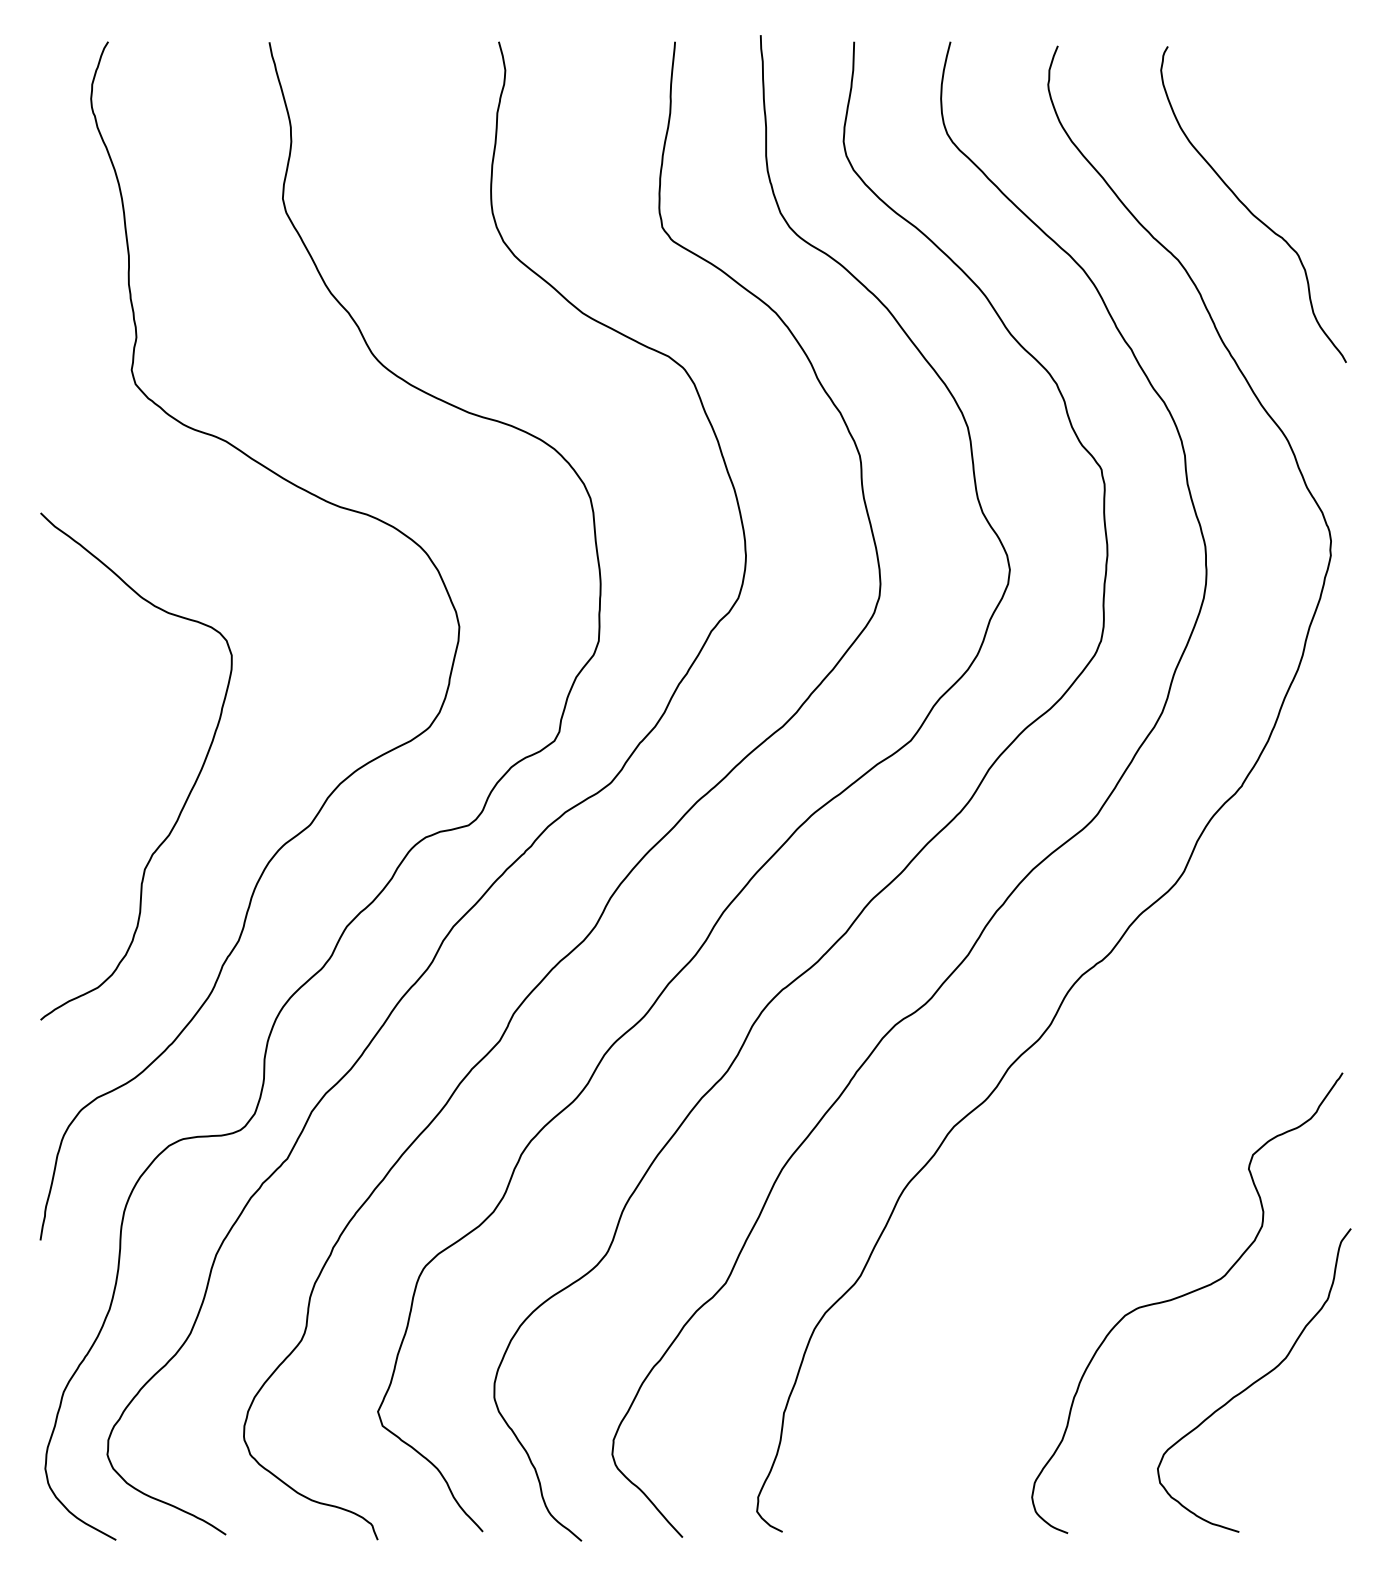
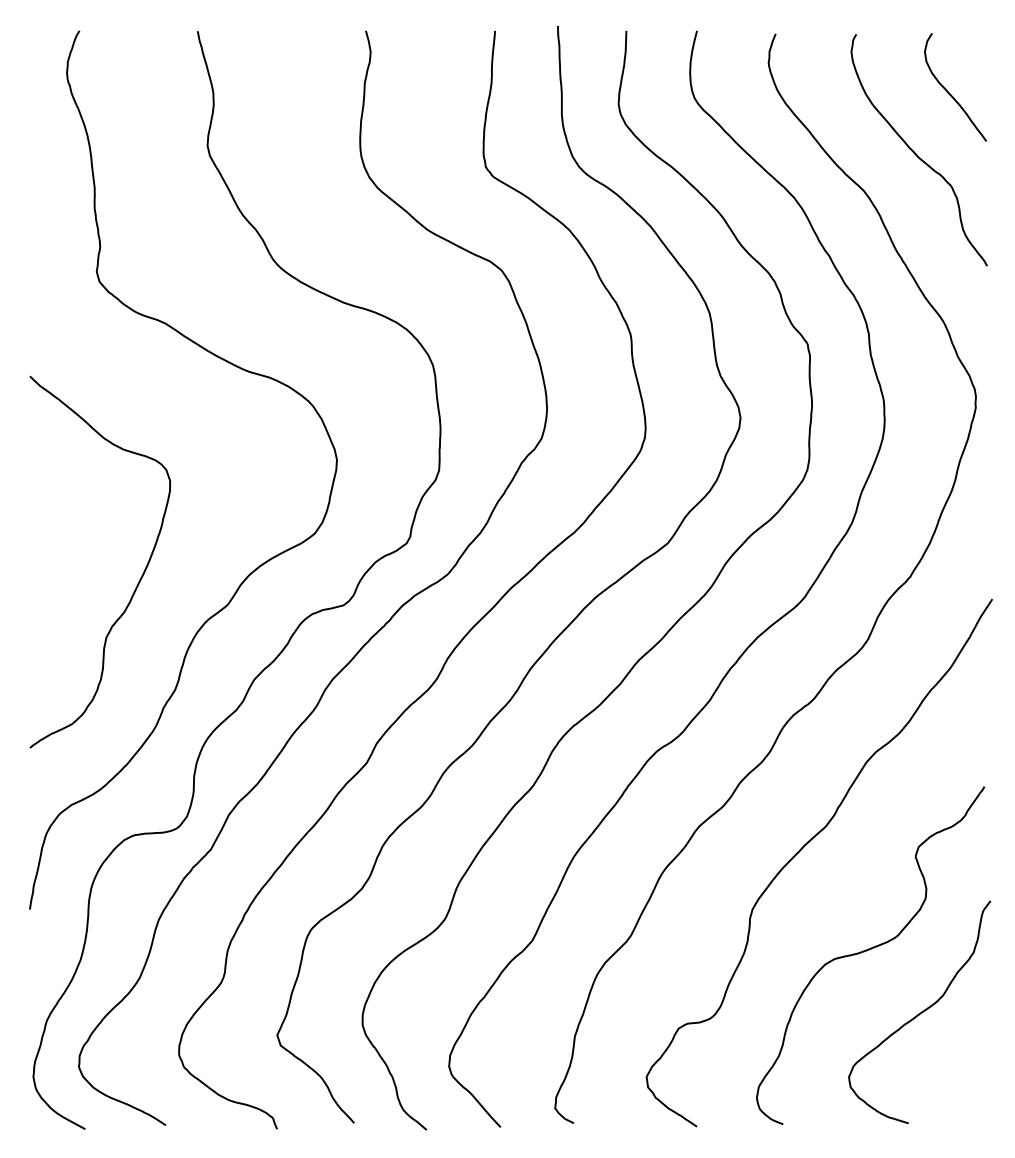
curve: (1294, 125) -> (949, 92), added
curve: (1096, 1155) -> (804, 847), added

